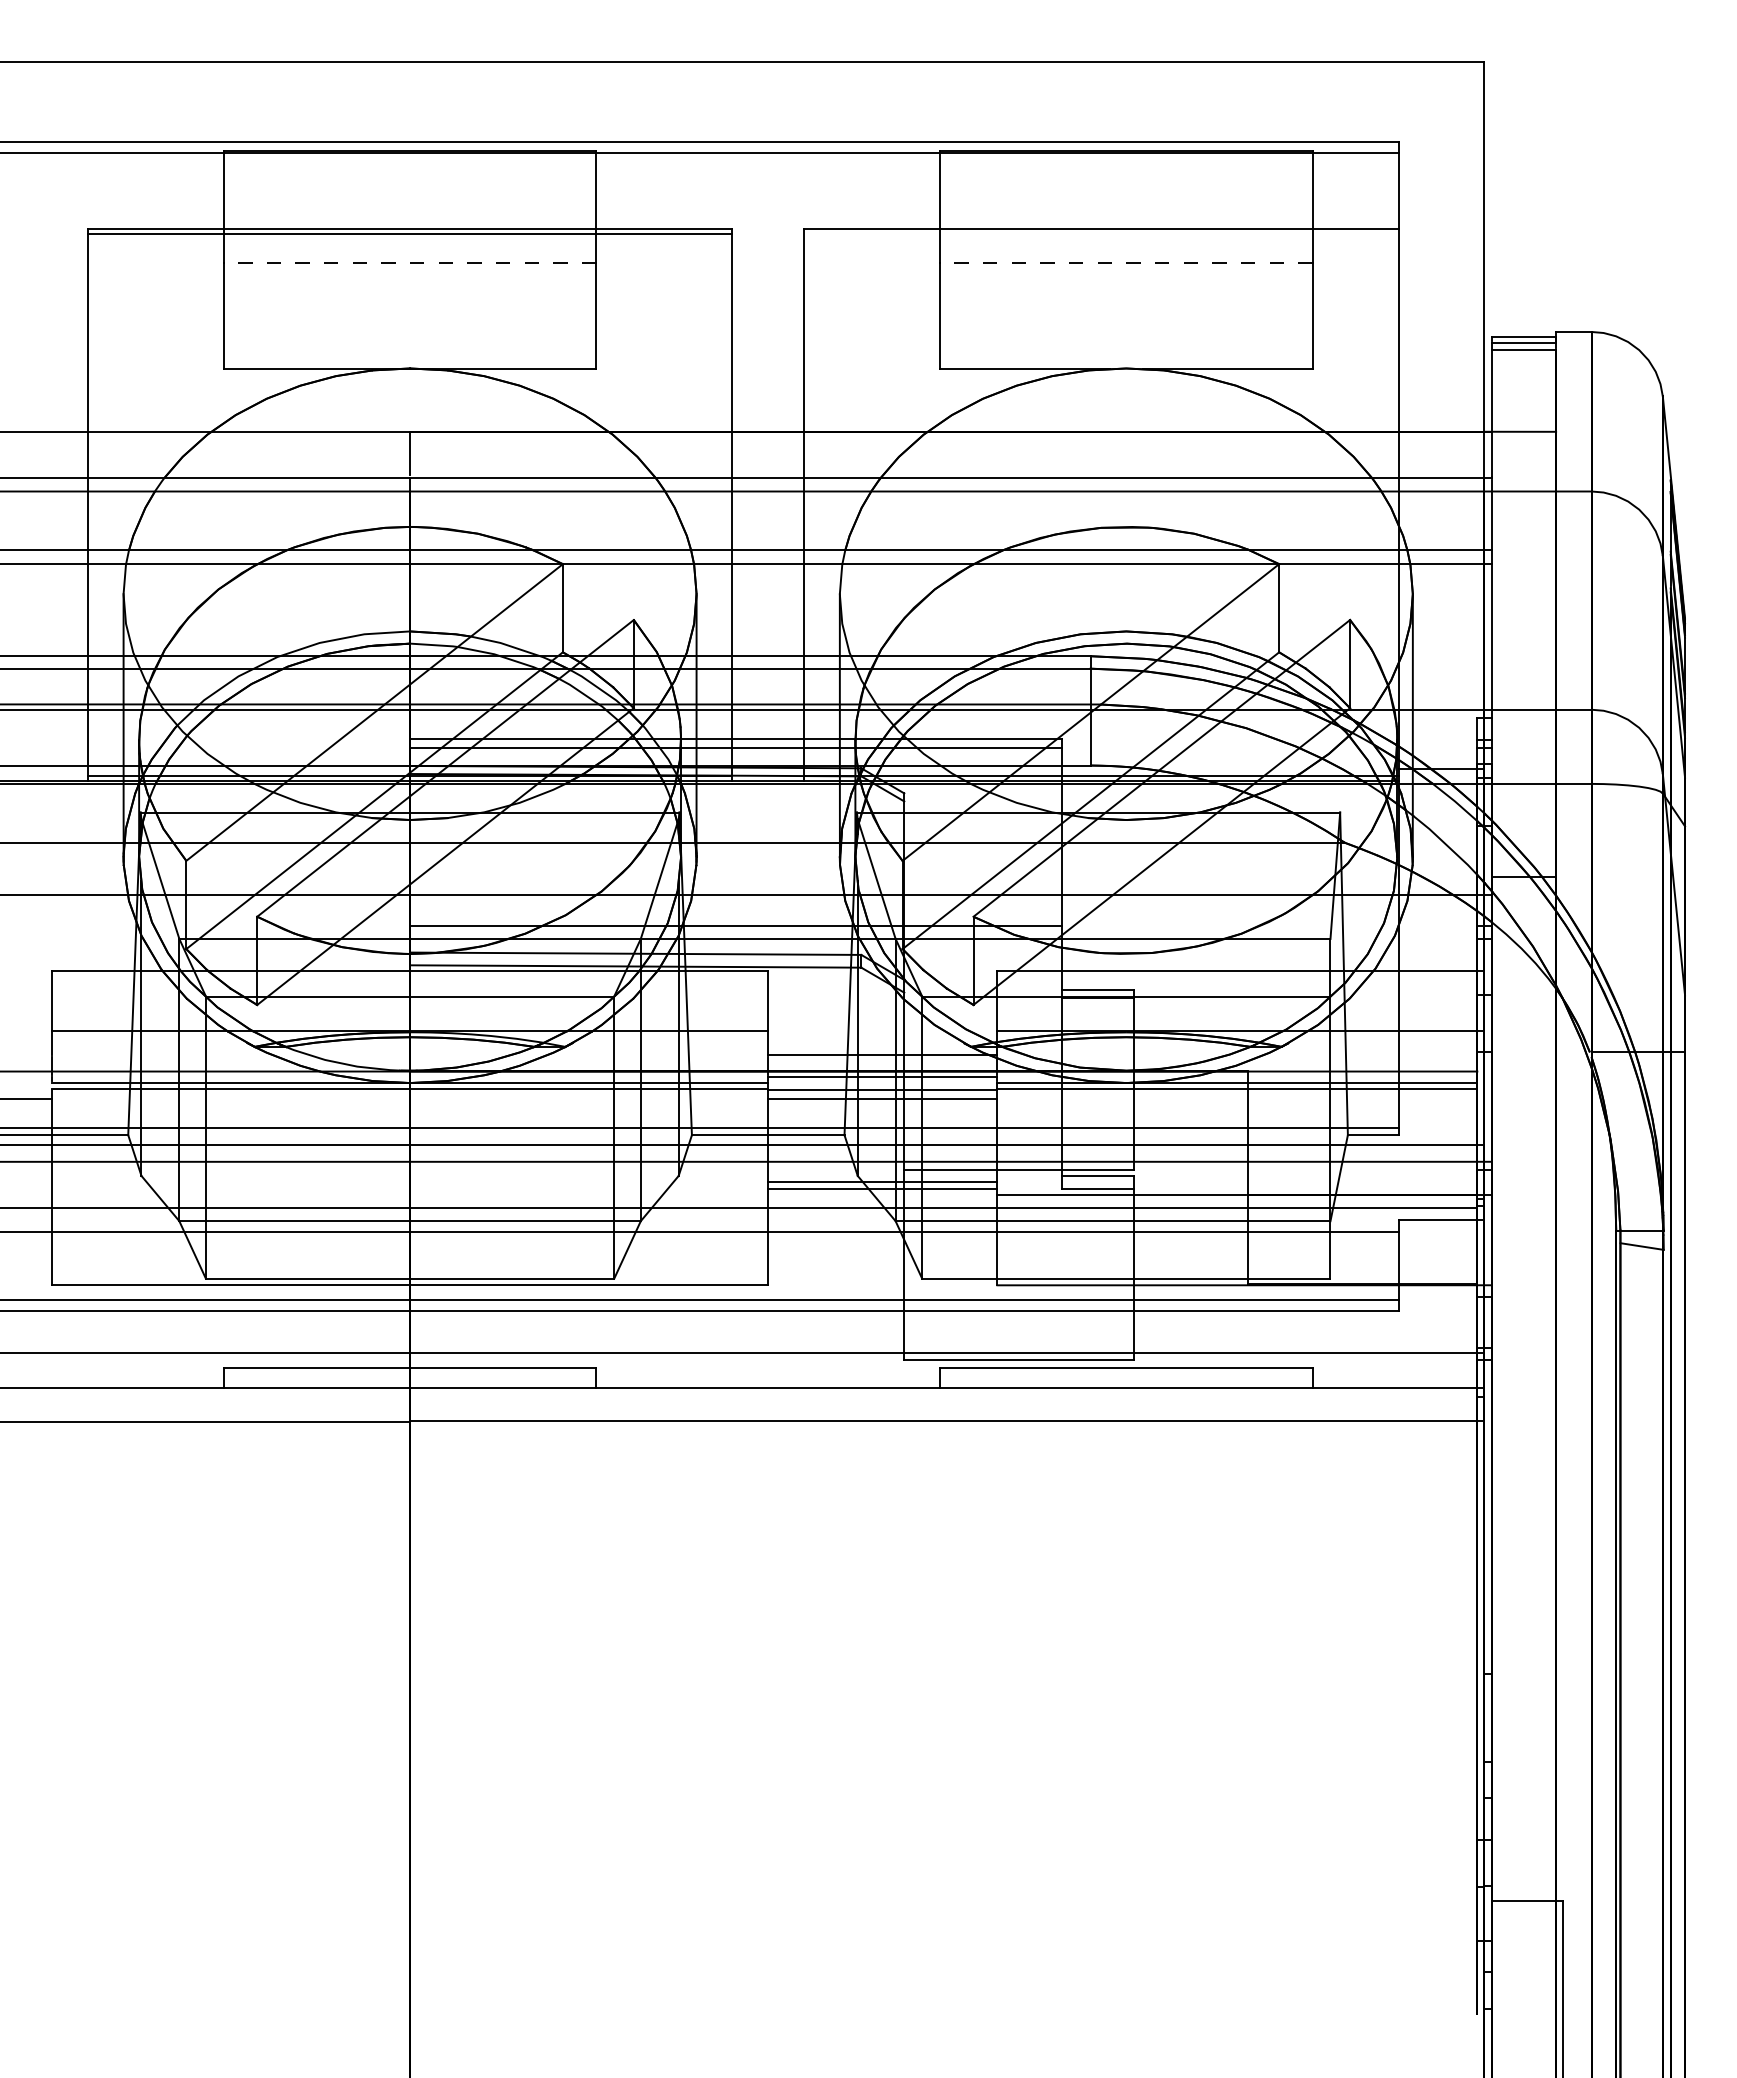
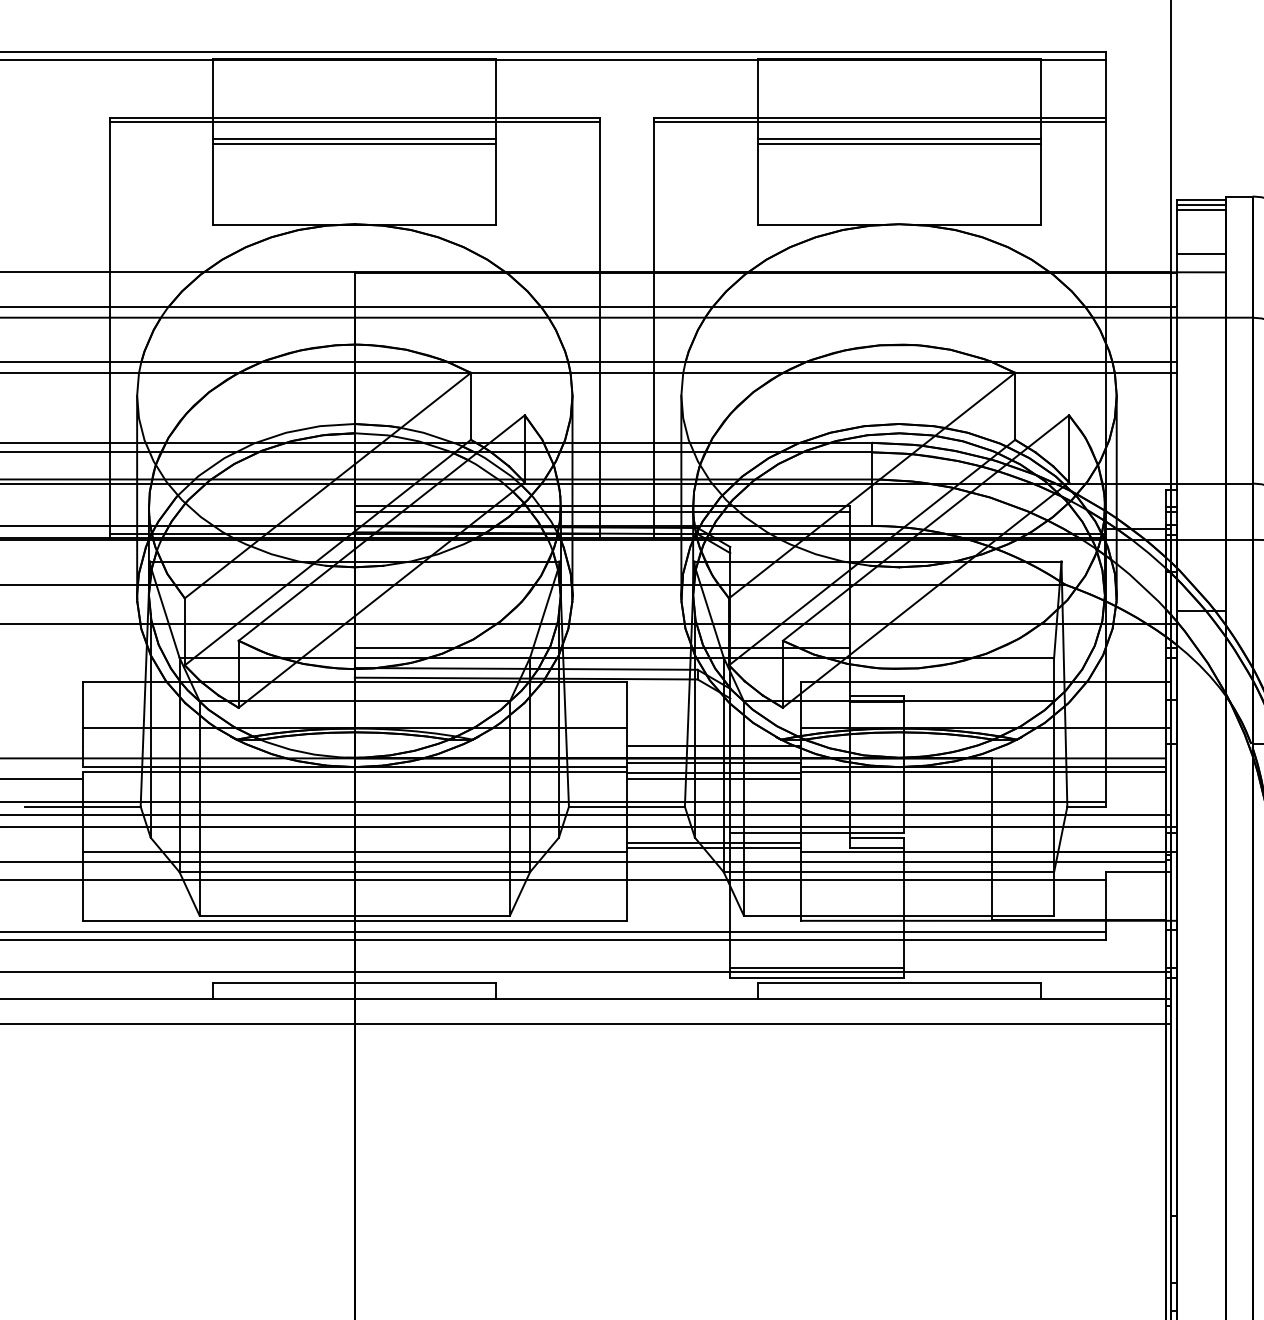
line: (1101, 234) -> (880, 122), added
line: (409, 256) -> (354, 139), added
line: (1126, 256) -> (899, 139), added
line: (409, 263) -> (354, 144), dashed -> solid
line: (1125, 263) -> (898, 144), dashed -> solid
line: (1523, 407) -> (1200, 253), added
line: (409, 1195) -> (354, 852), added
line: (1018, 1347) -> (817, 968), added

